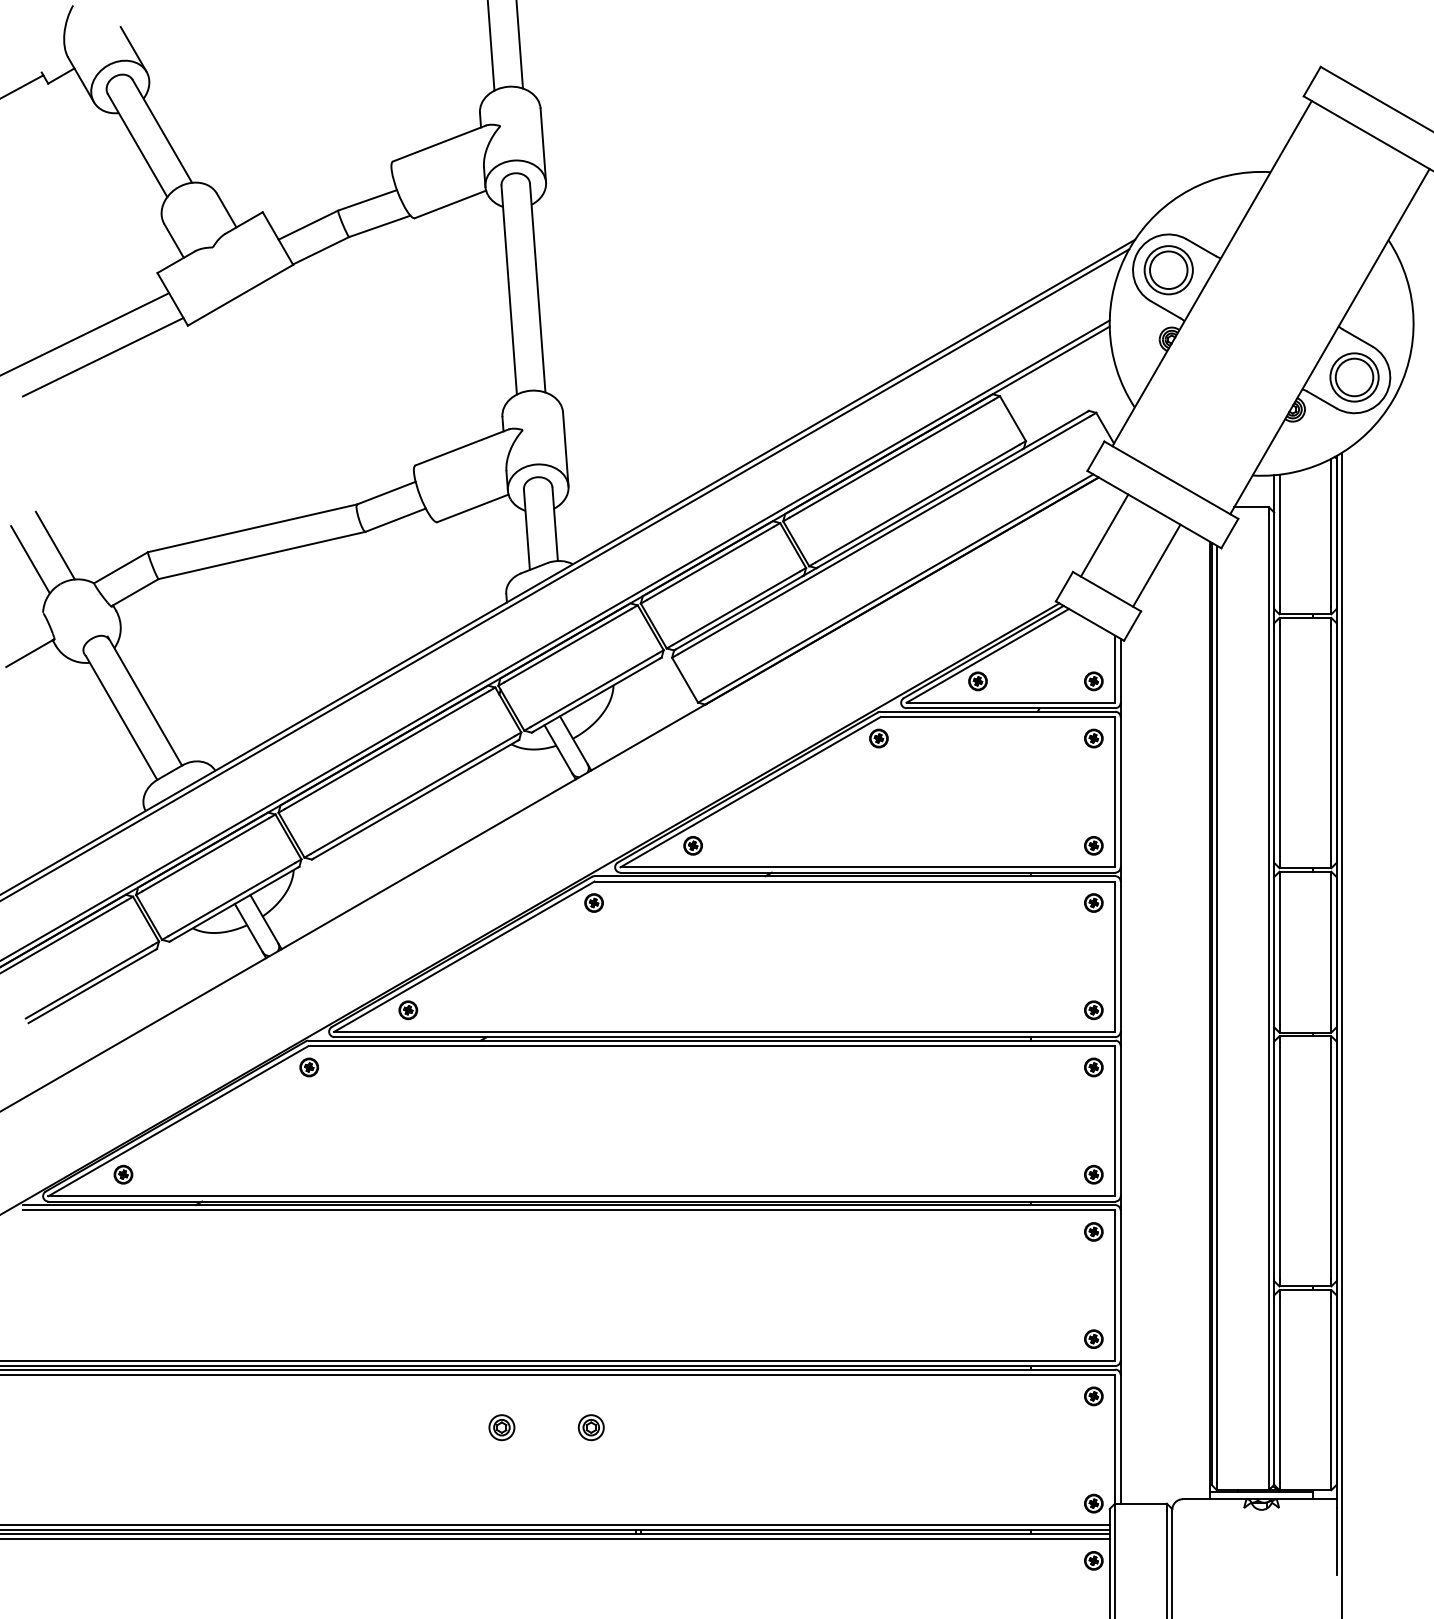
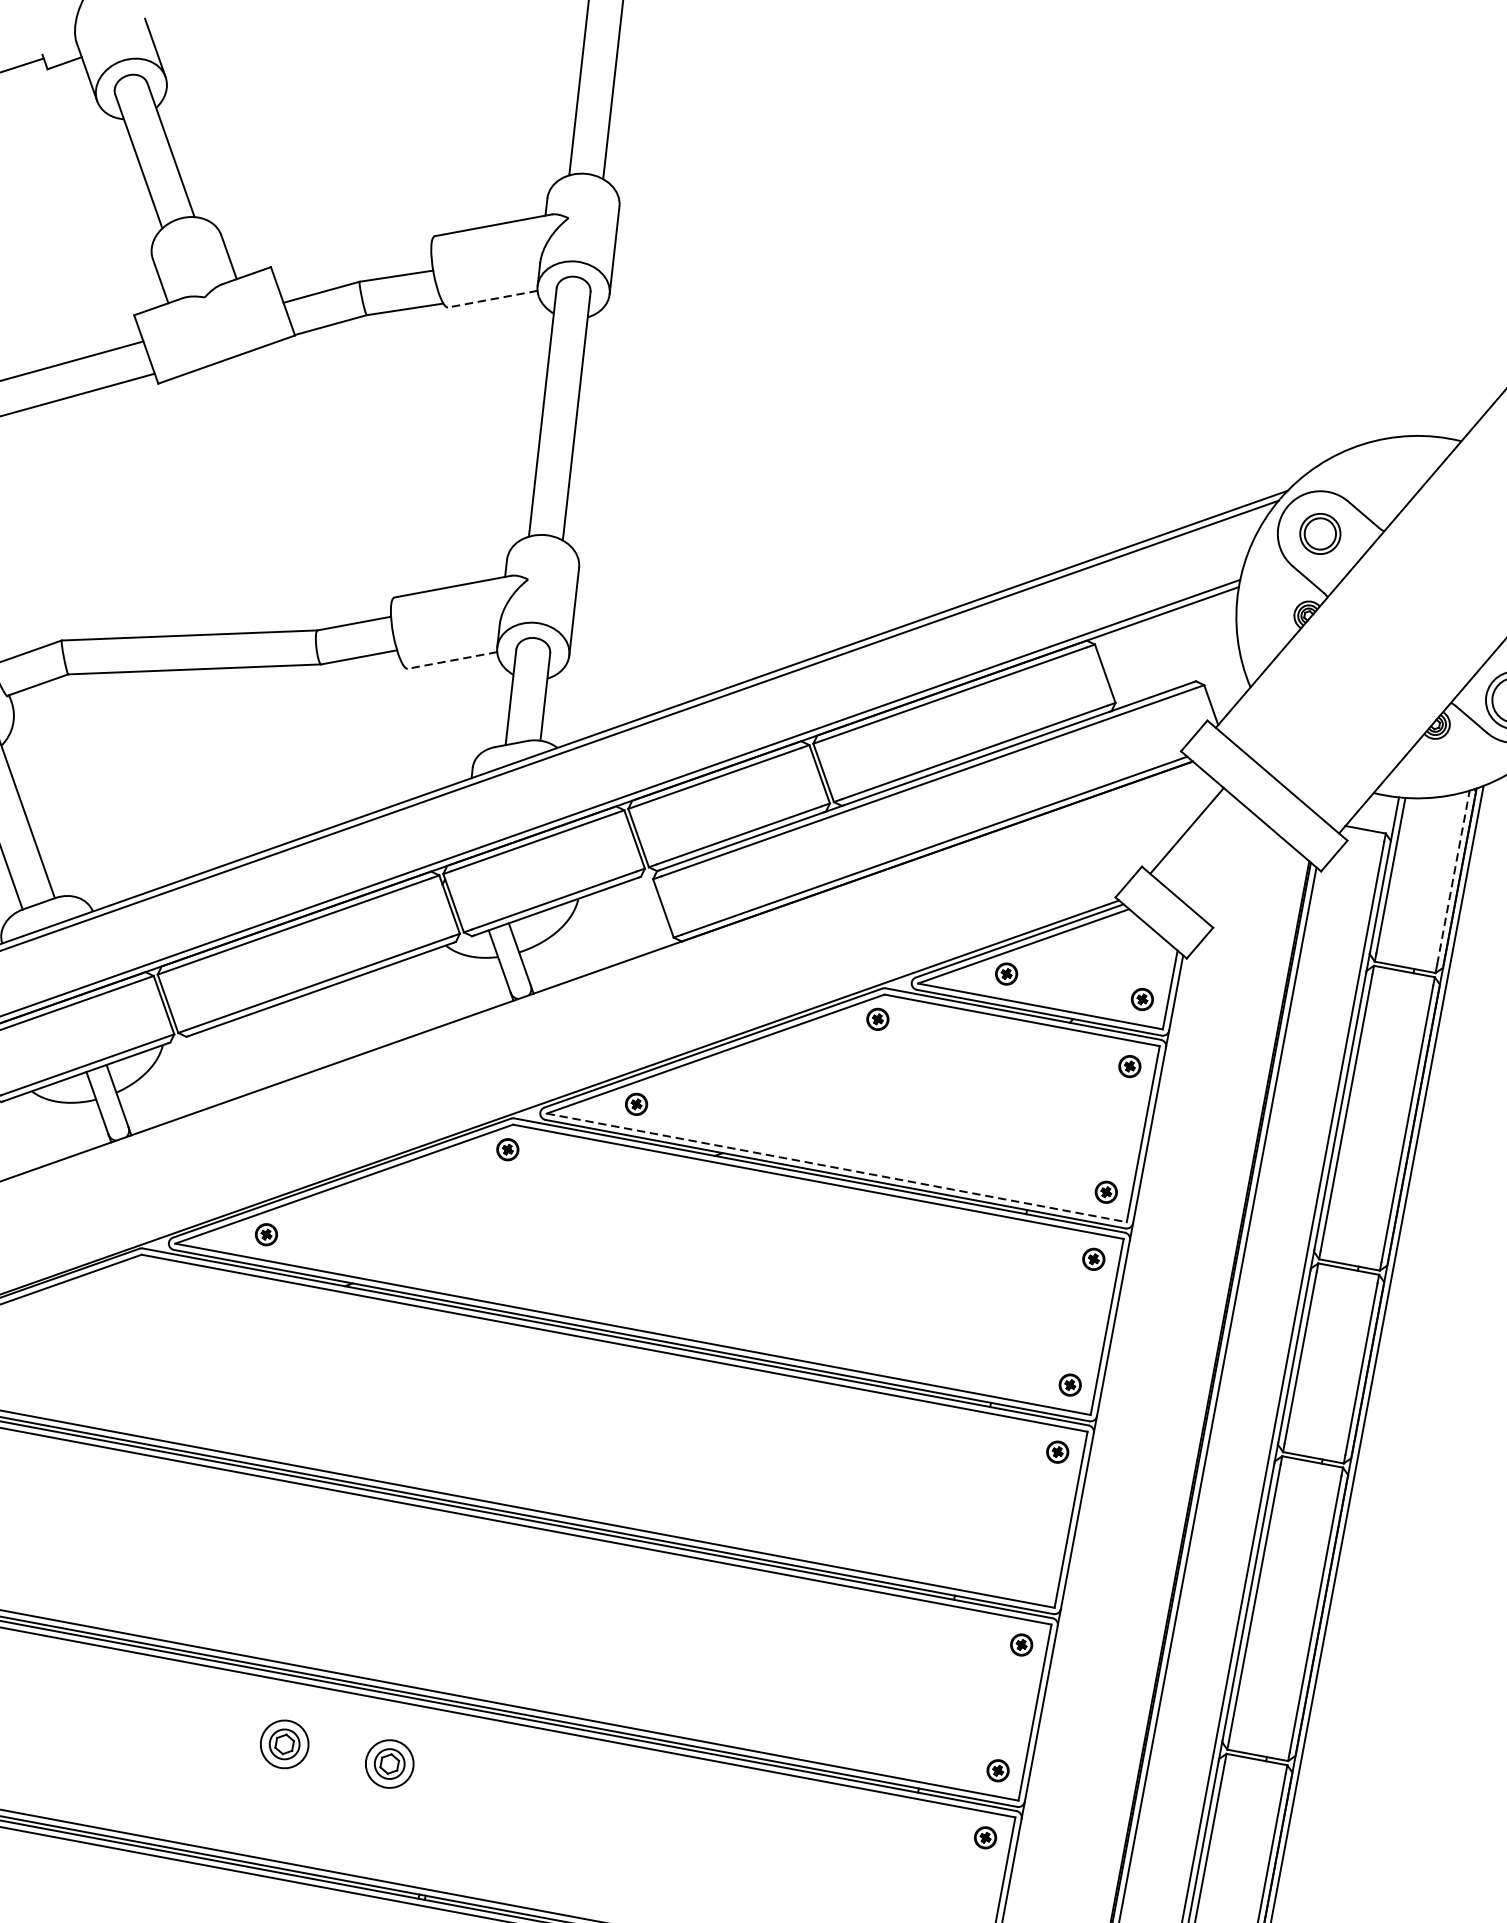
line: (450, 204) -> (492, 299), solid -> dashed
part: (1168, 270) -> (1320, 534), size x0.7
line: (472, 508) -> (451, 660), solid -> dashed
line: (1331, 533) -> (1453, 878), solid -> dashed
line: (1156, 565) -> (1241, 877), removed
line: (868, 867) -> (837, 1168), solid -> dashed
part: (308, 1067) -> (136, 1279), removed
part: (1093, 1174) -> (1033, 1577), removed
part: (501, 1427) -> (284, 1744), size x1.6
part: (590, 1427) -> (388, 1763), size x1.6

